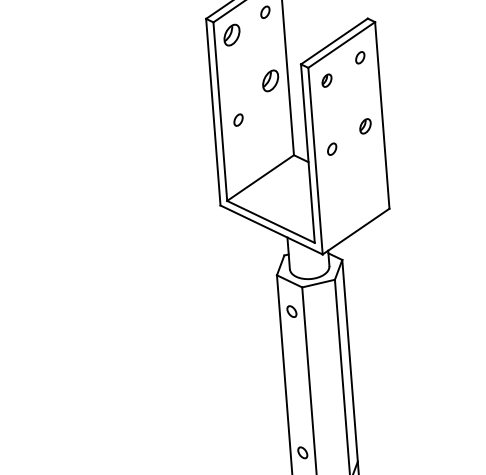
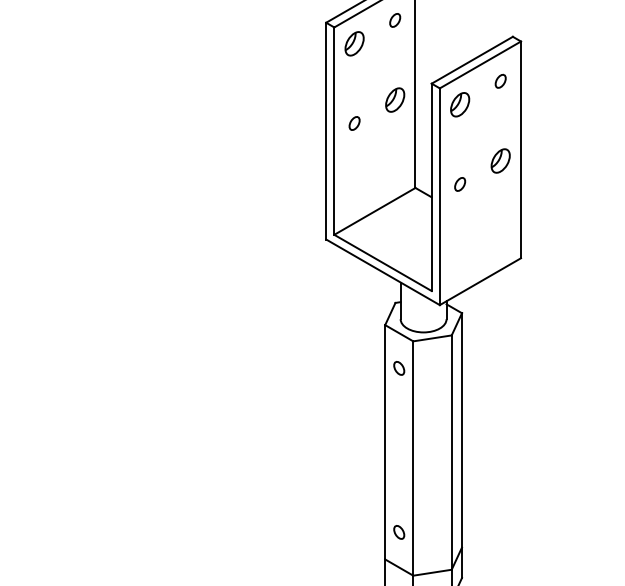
part: (327, 80) -> (460, 104), size x1.67
part: (238, 120) -> (354, 123), moved
part: (365, 125) -> (500, 160), size x1.43

